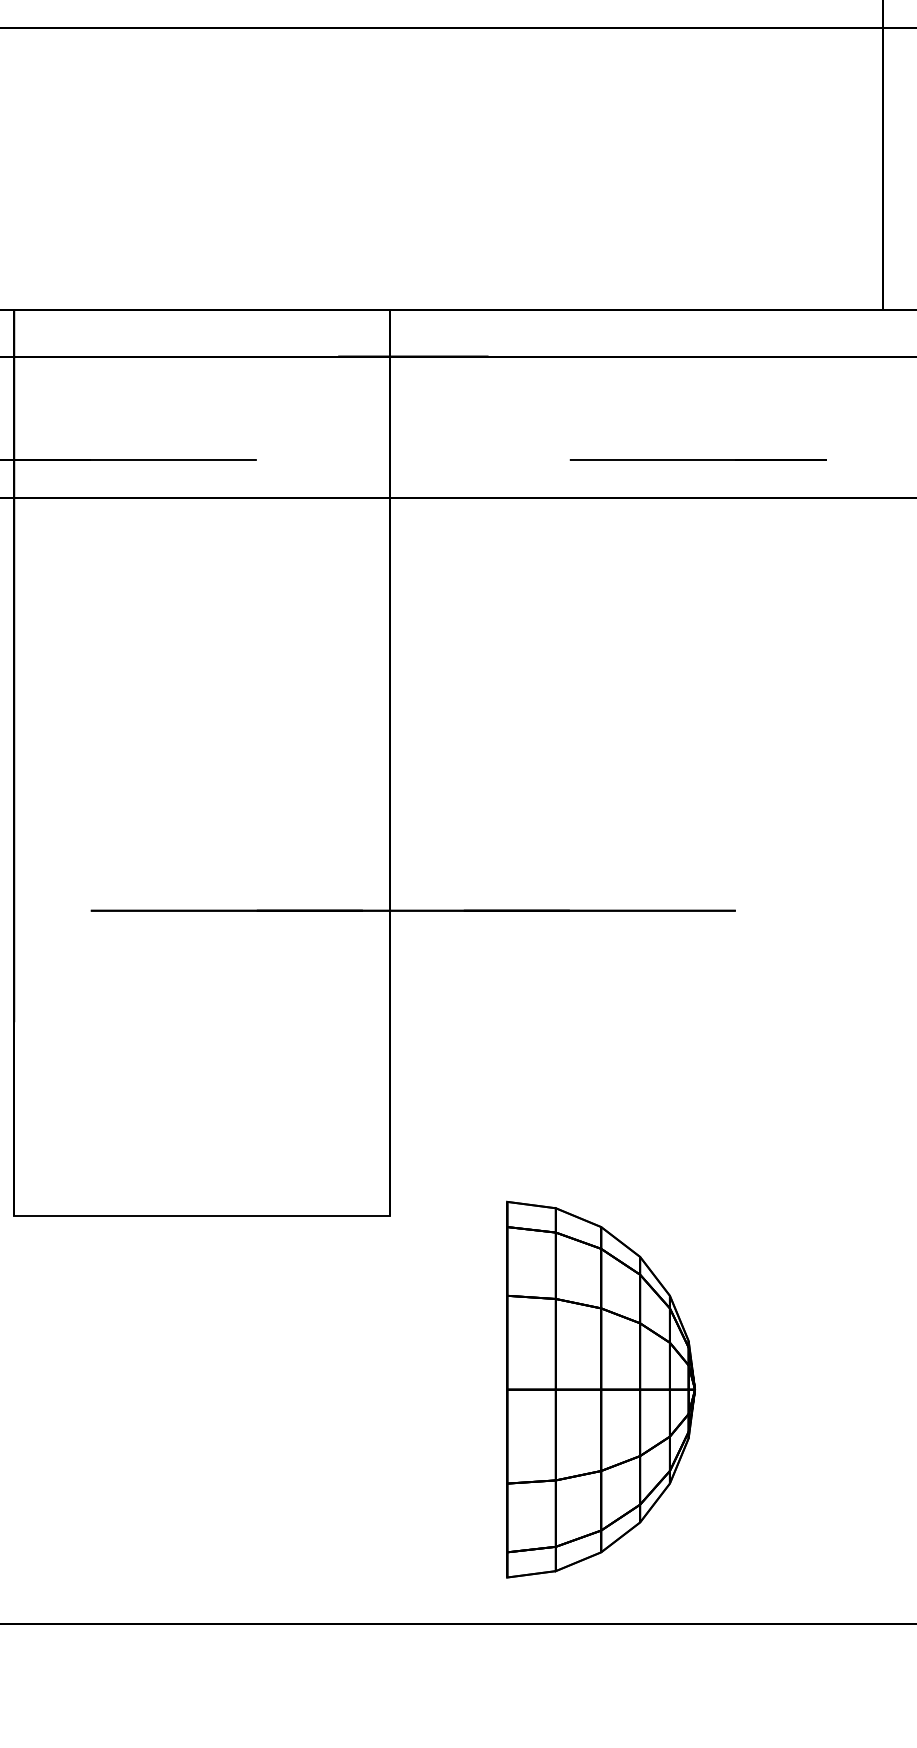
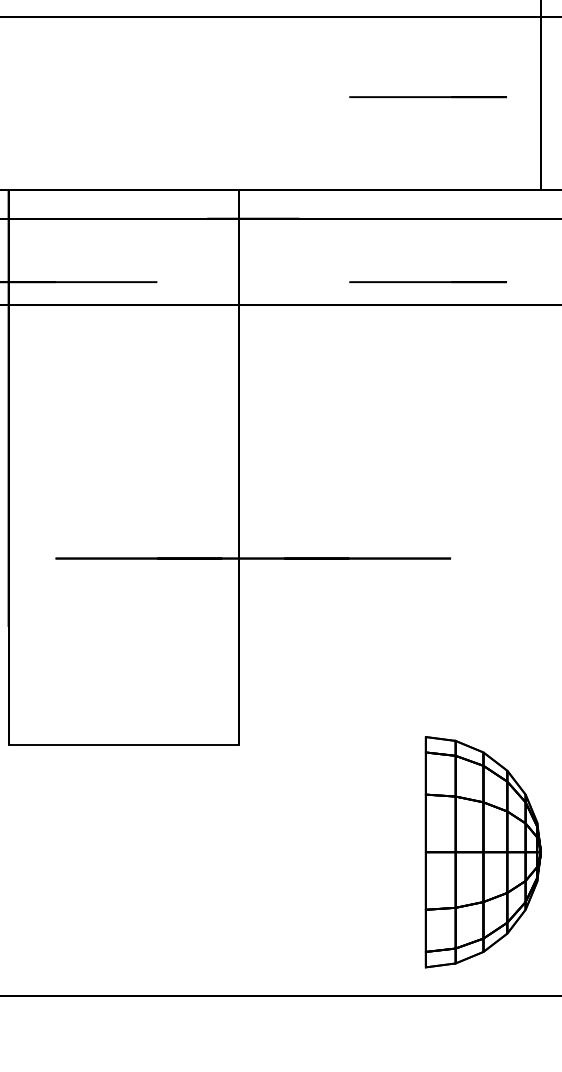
line: (697, 158) -> (427, 97), added
part: (599, 1390) -> (482, 852), moved

